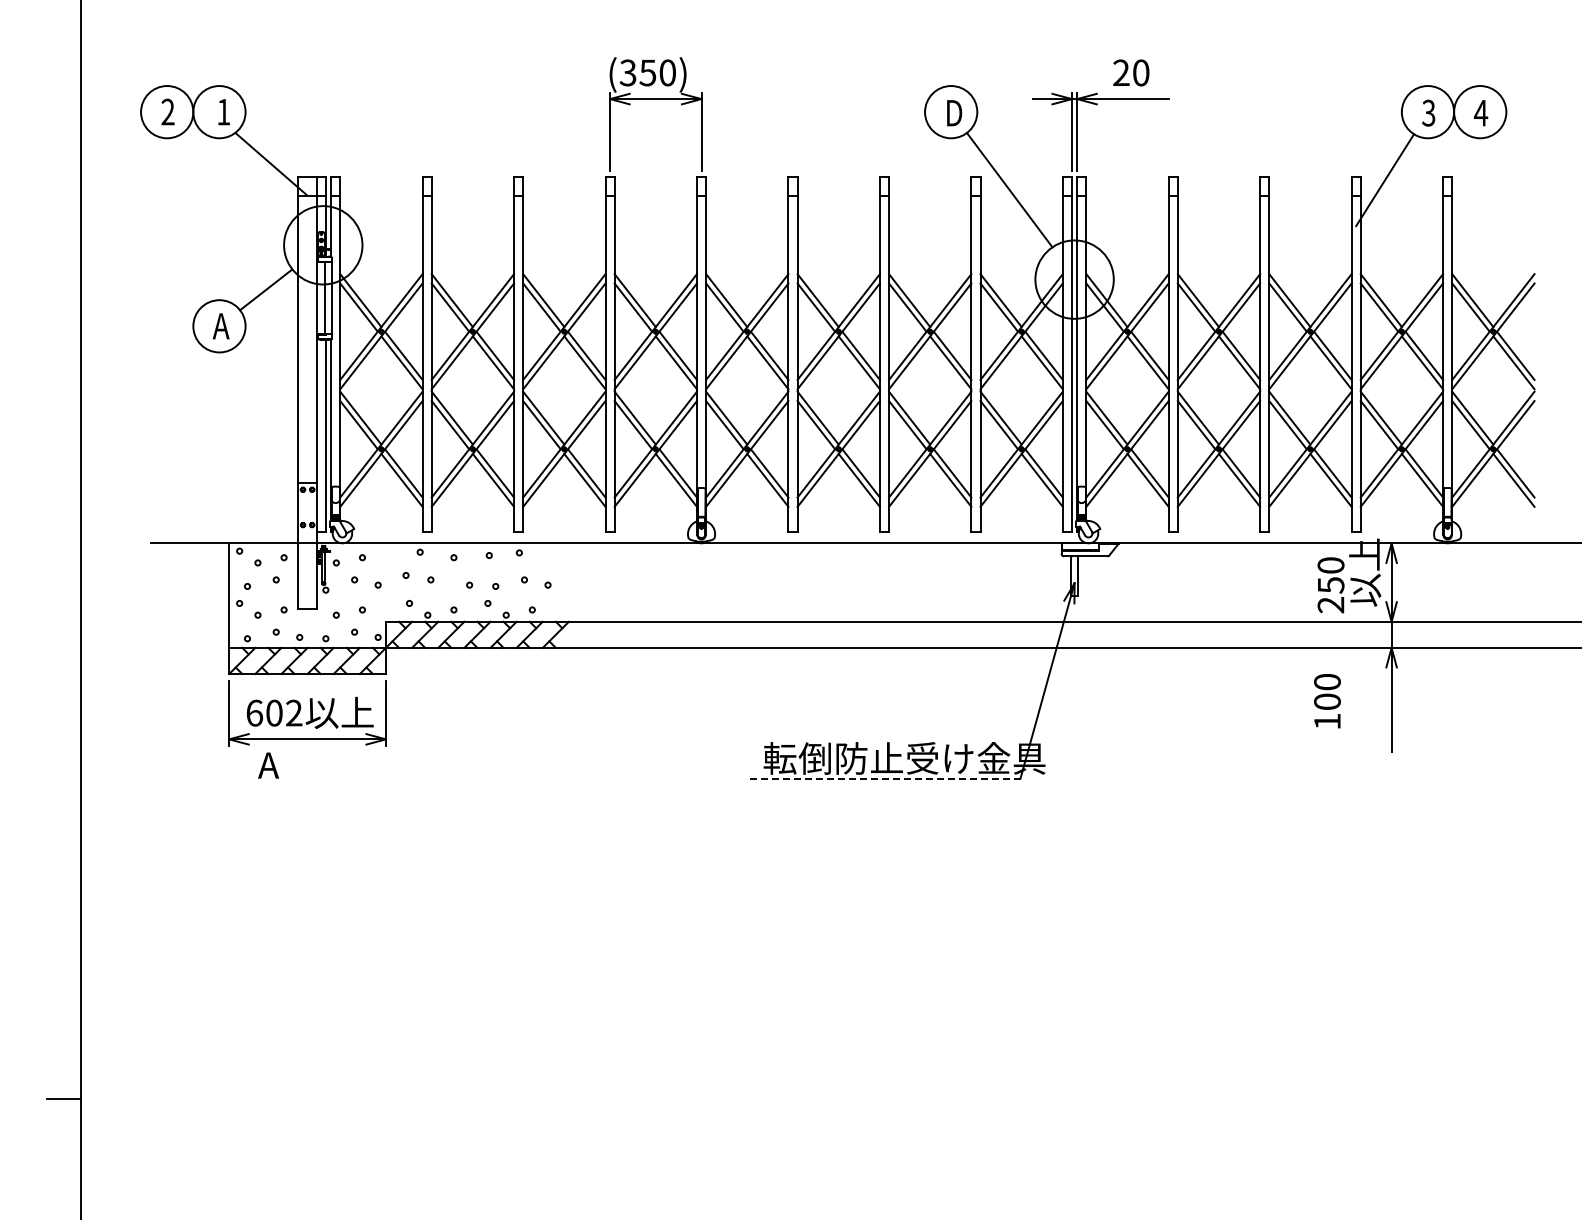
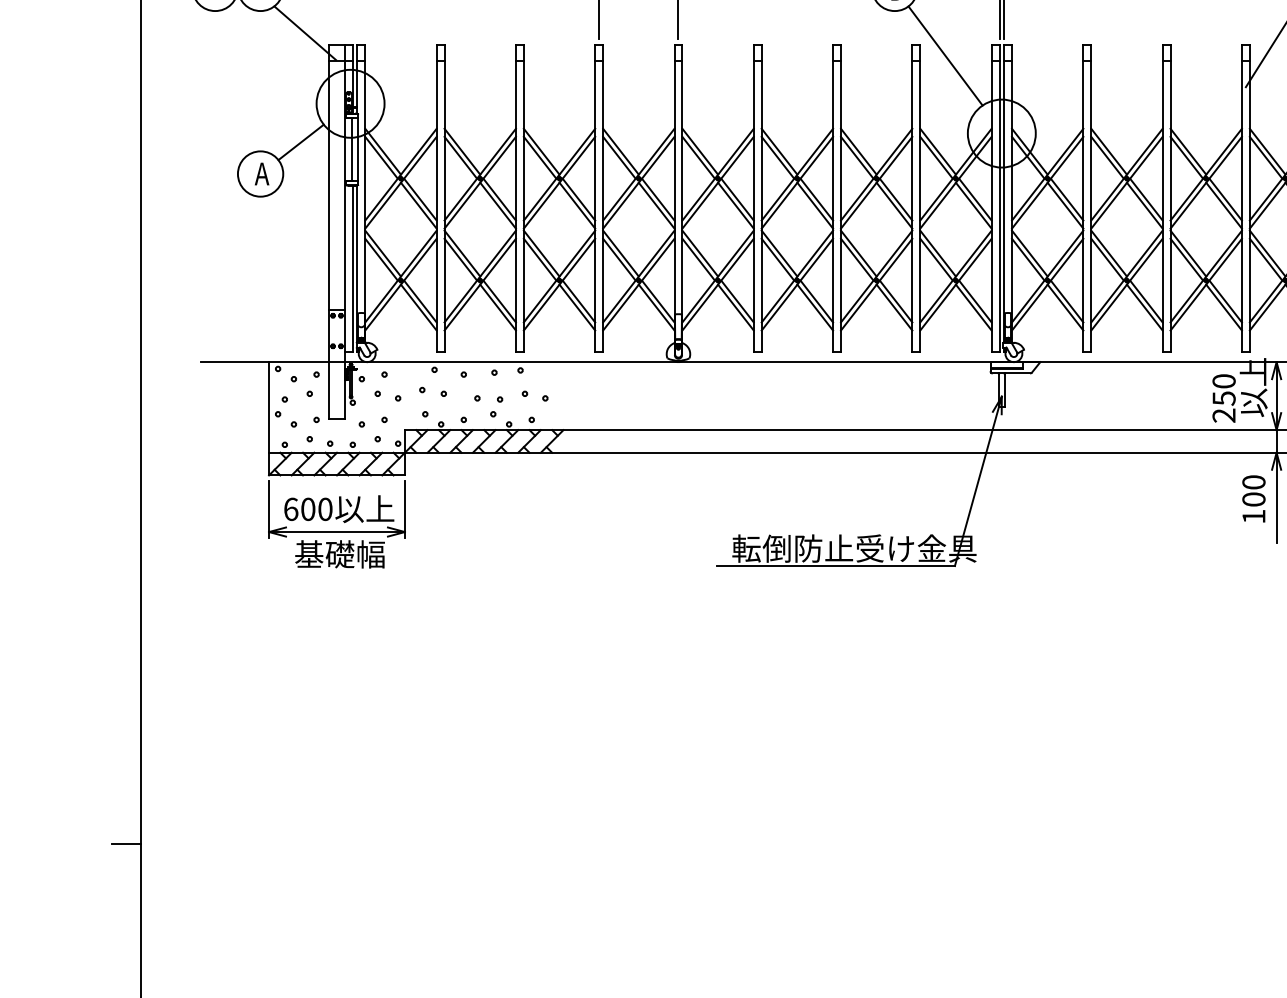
text: (1327, 701) -> (1253, 499), moved
text: (294, 712) -> (325, 508), 602 -> 600
text: (310, 764) -> (339, 553), A -> 基礎幅
line: (882, 778) -> (835, 565), dashed -> solid

